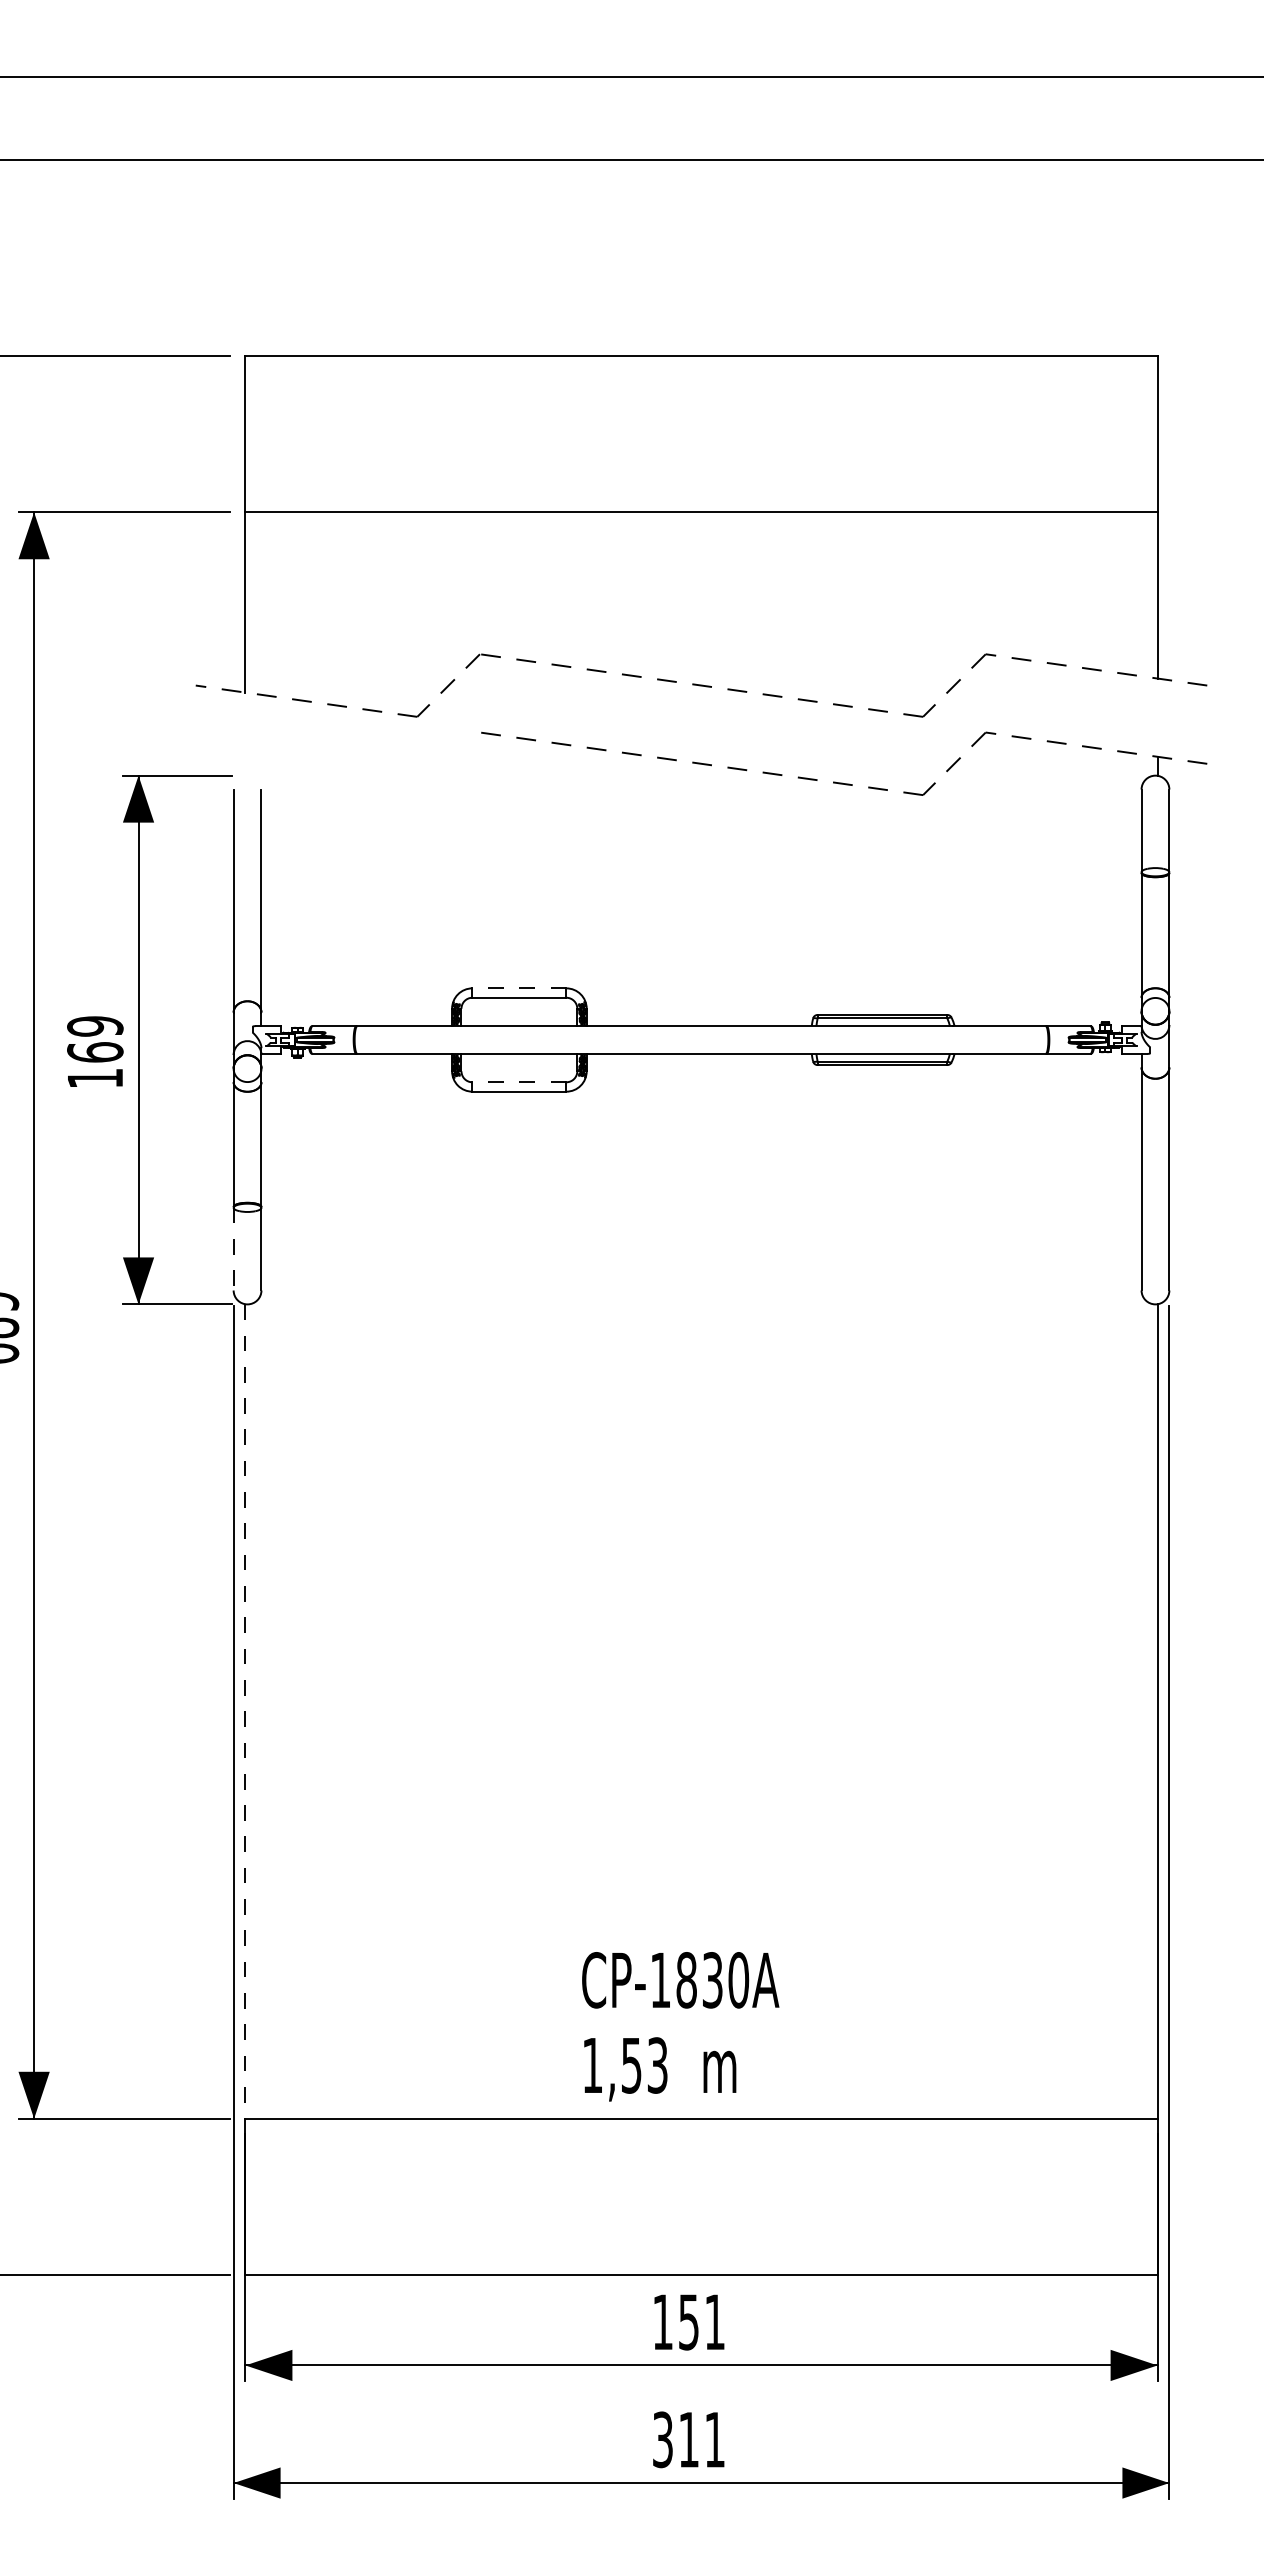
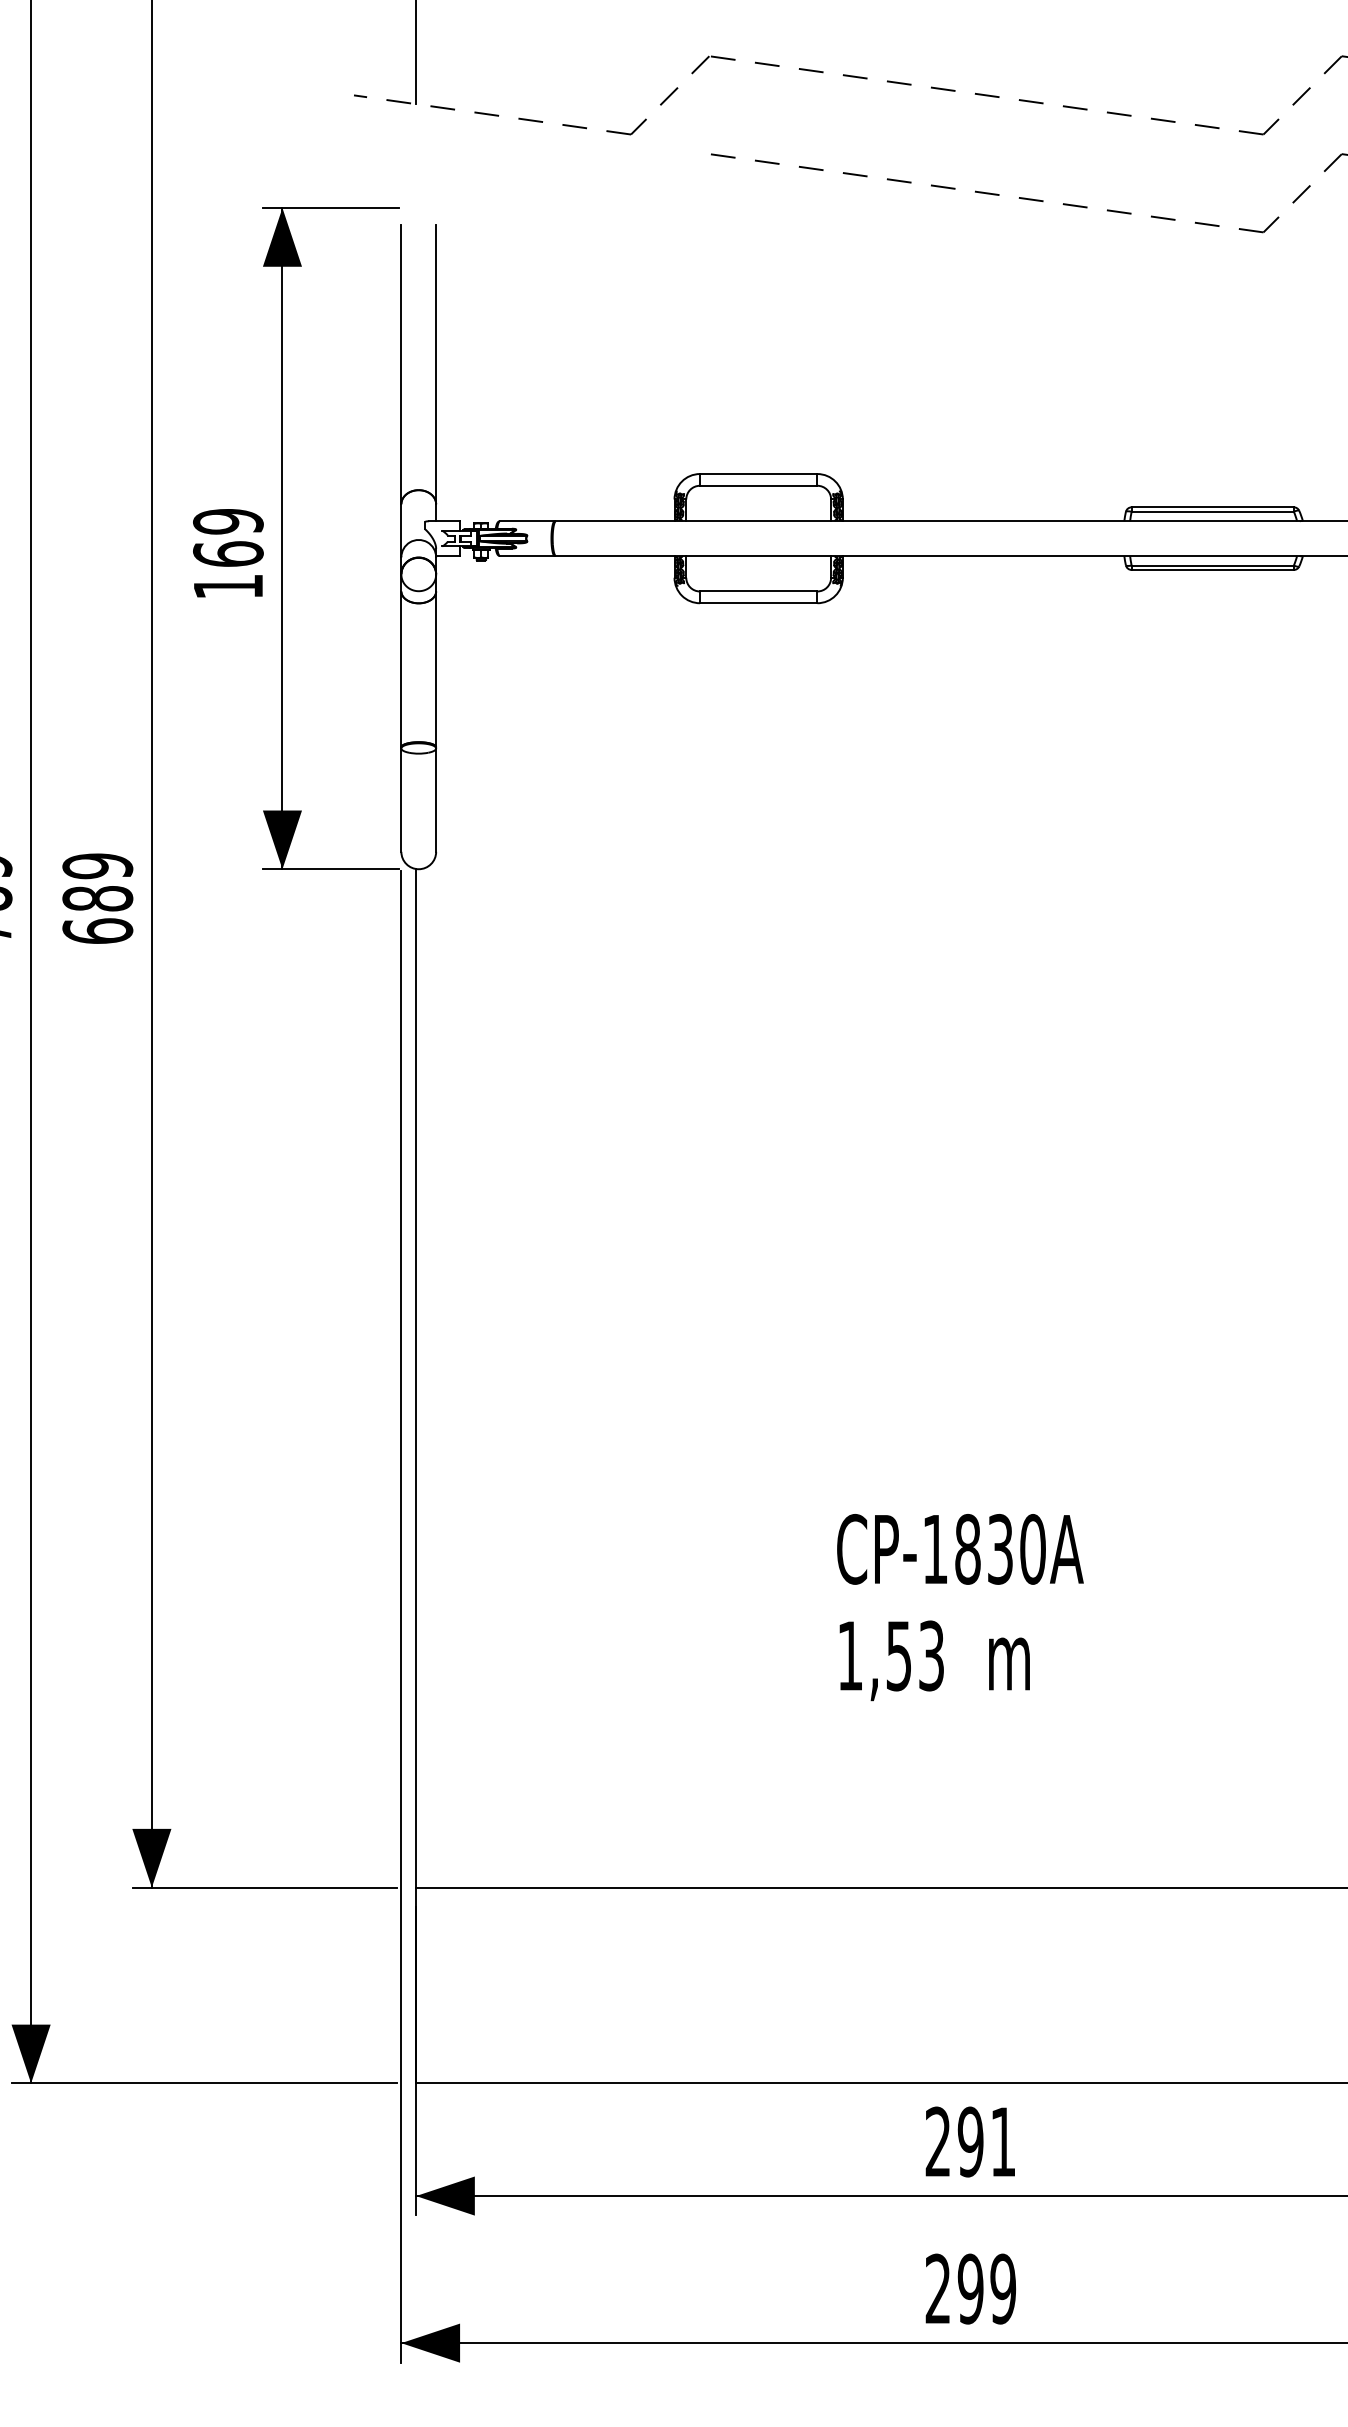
line: (519, 988) -> (758, 474), dashed -> solid
line: (519, 1082) -> (758, 591), dashed -> solid
line: (233, 1249) -> (401, 800), dashed -> solid
line: (245, 1712) -> (416, 1379), dashed -> solid
text: (680, 2026) -> (960, 1607), moved
text: (676, 2321) -> (955, 2141), 151 -> 291
text: (689, 2439) -> (971, 2288), 311 -> 299

